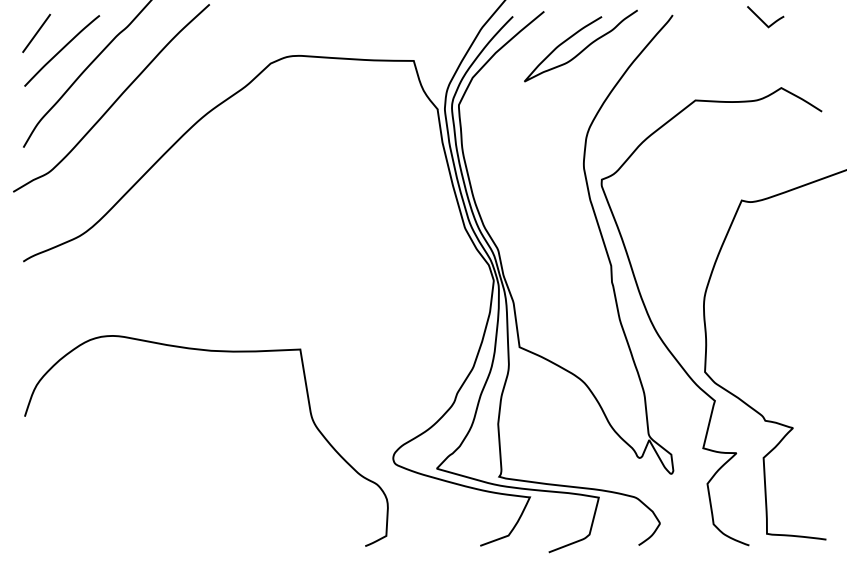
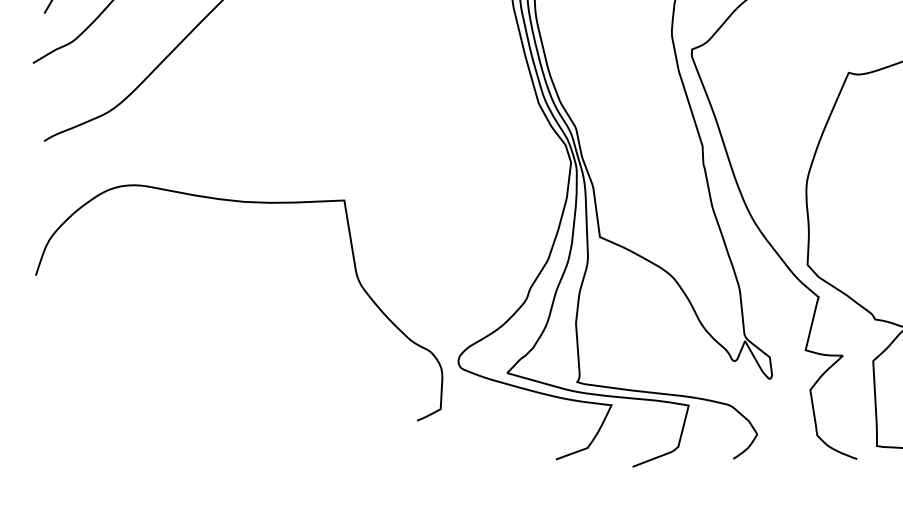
curve: (206, 351) -> (239, 202), moved

